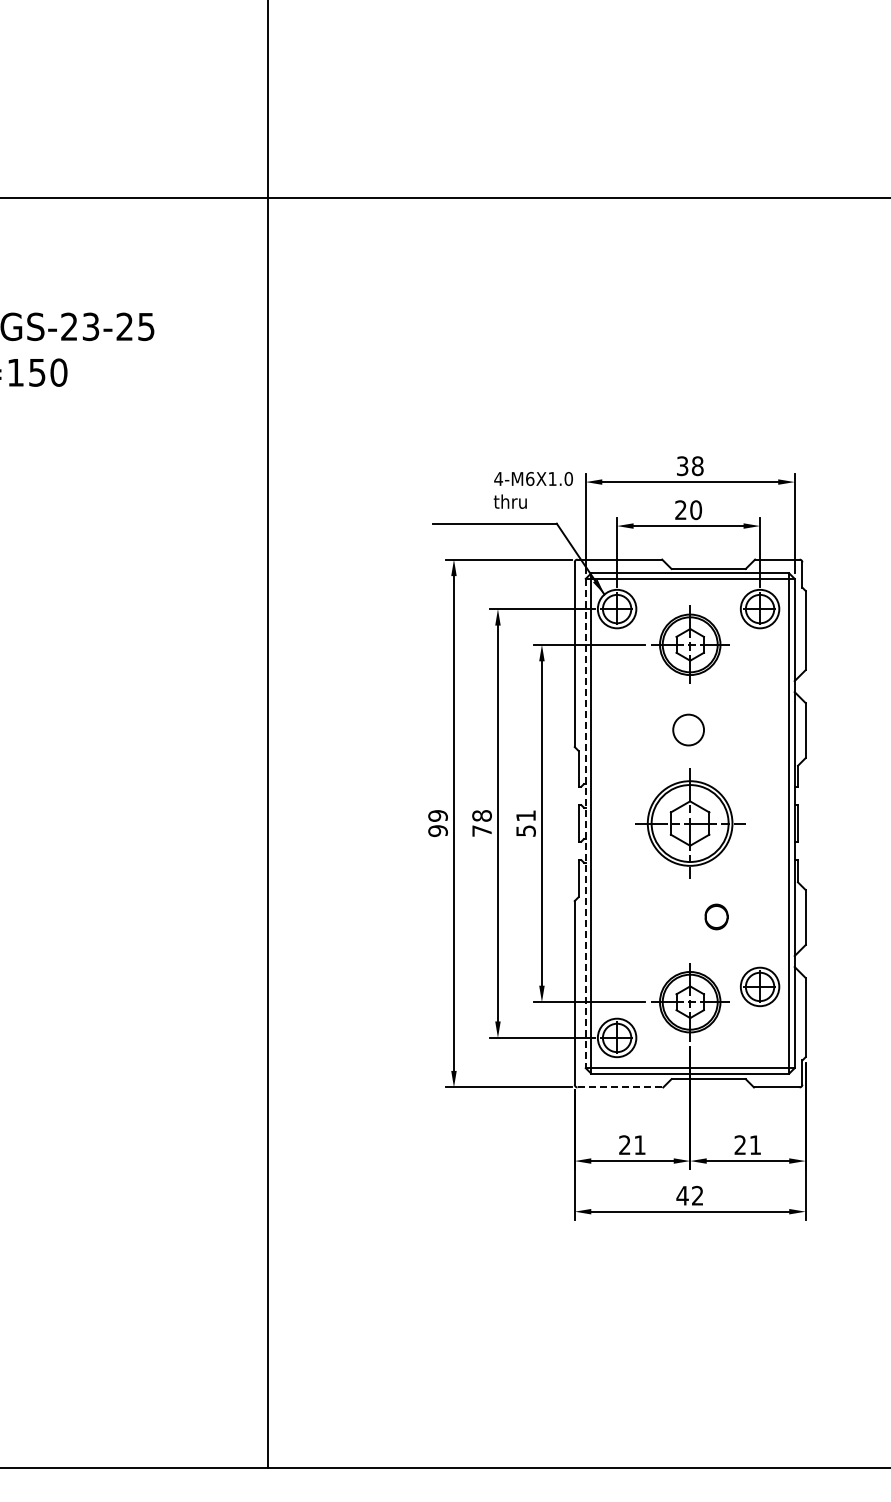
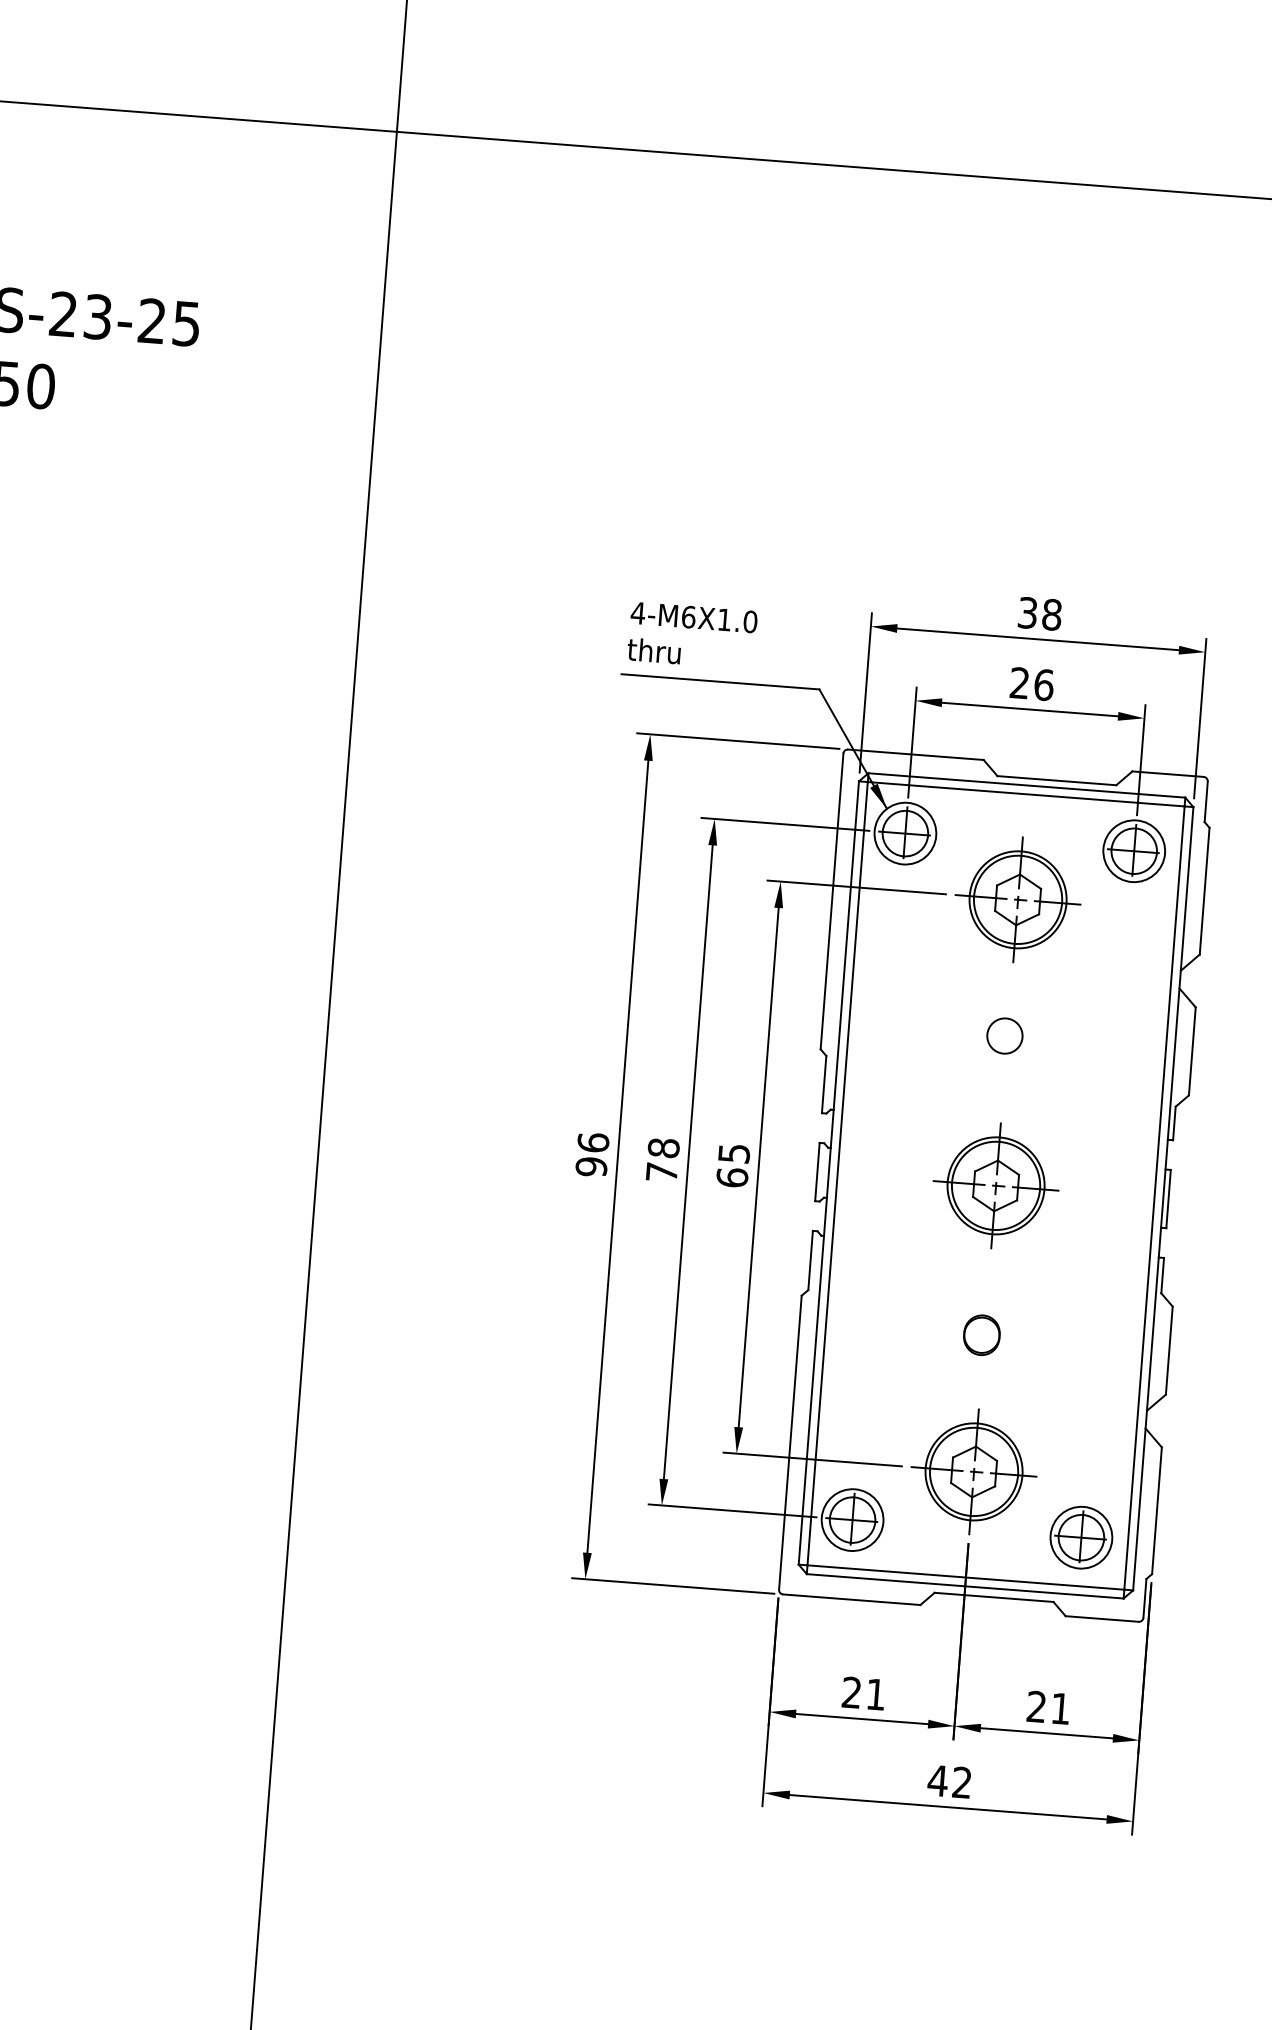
text: (532, 490) -> (691, 635), moved
text: (696, 509) -> (1044, 684), 20 -> 26
circle: (688, 729) -> (1004, 1035), size x0.71
text: (437, 815) -> (592, 1141), 99 -> 96
text: (525, 823) -> (732, 1165), 51 -> 65
line: (585, 823) -> (828, 1172), dashed -> solid
part: (690, 823) -> (996, 1185), size x0.71
part: (716, 916) -> (981, 1334), moved
part: (760, 986) -> (1082, 1537), moved
line: (620, 1087) -> (851, 1599), dashed -> solid

